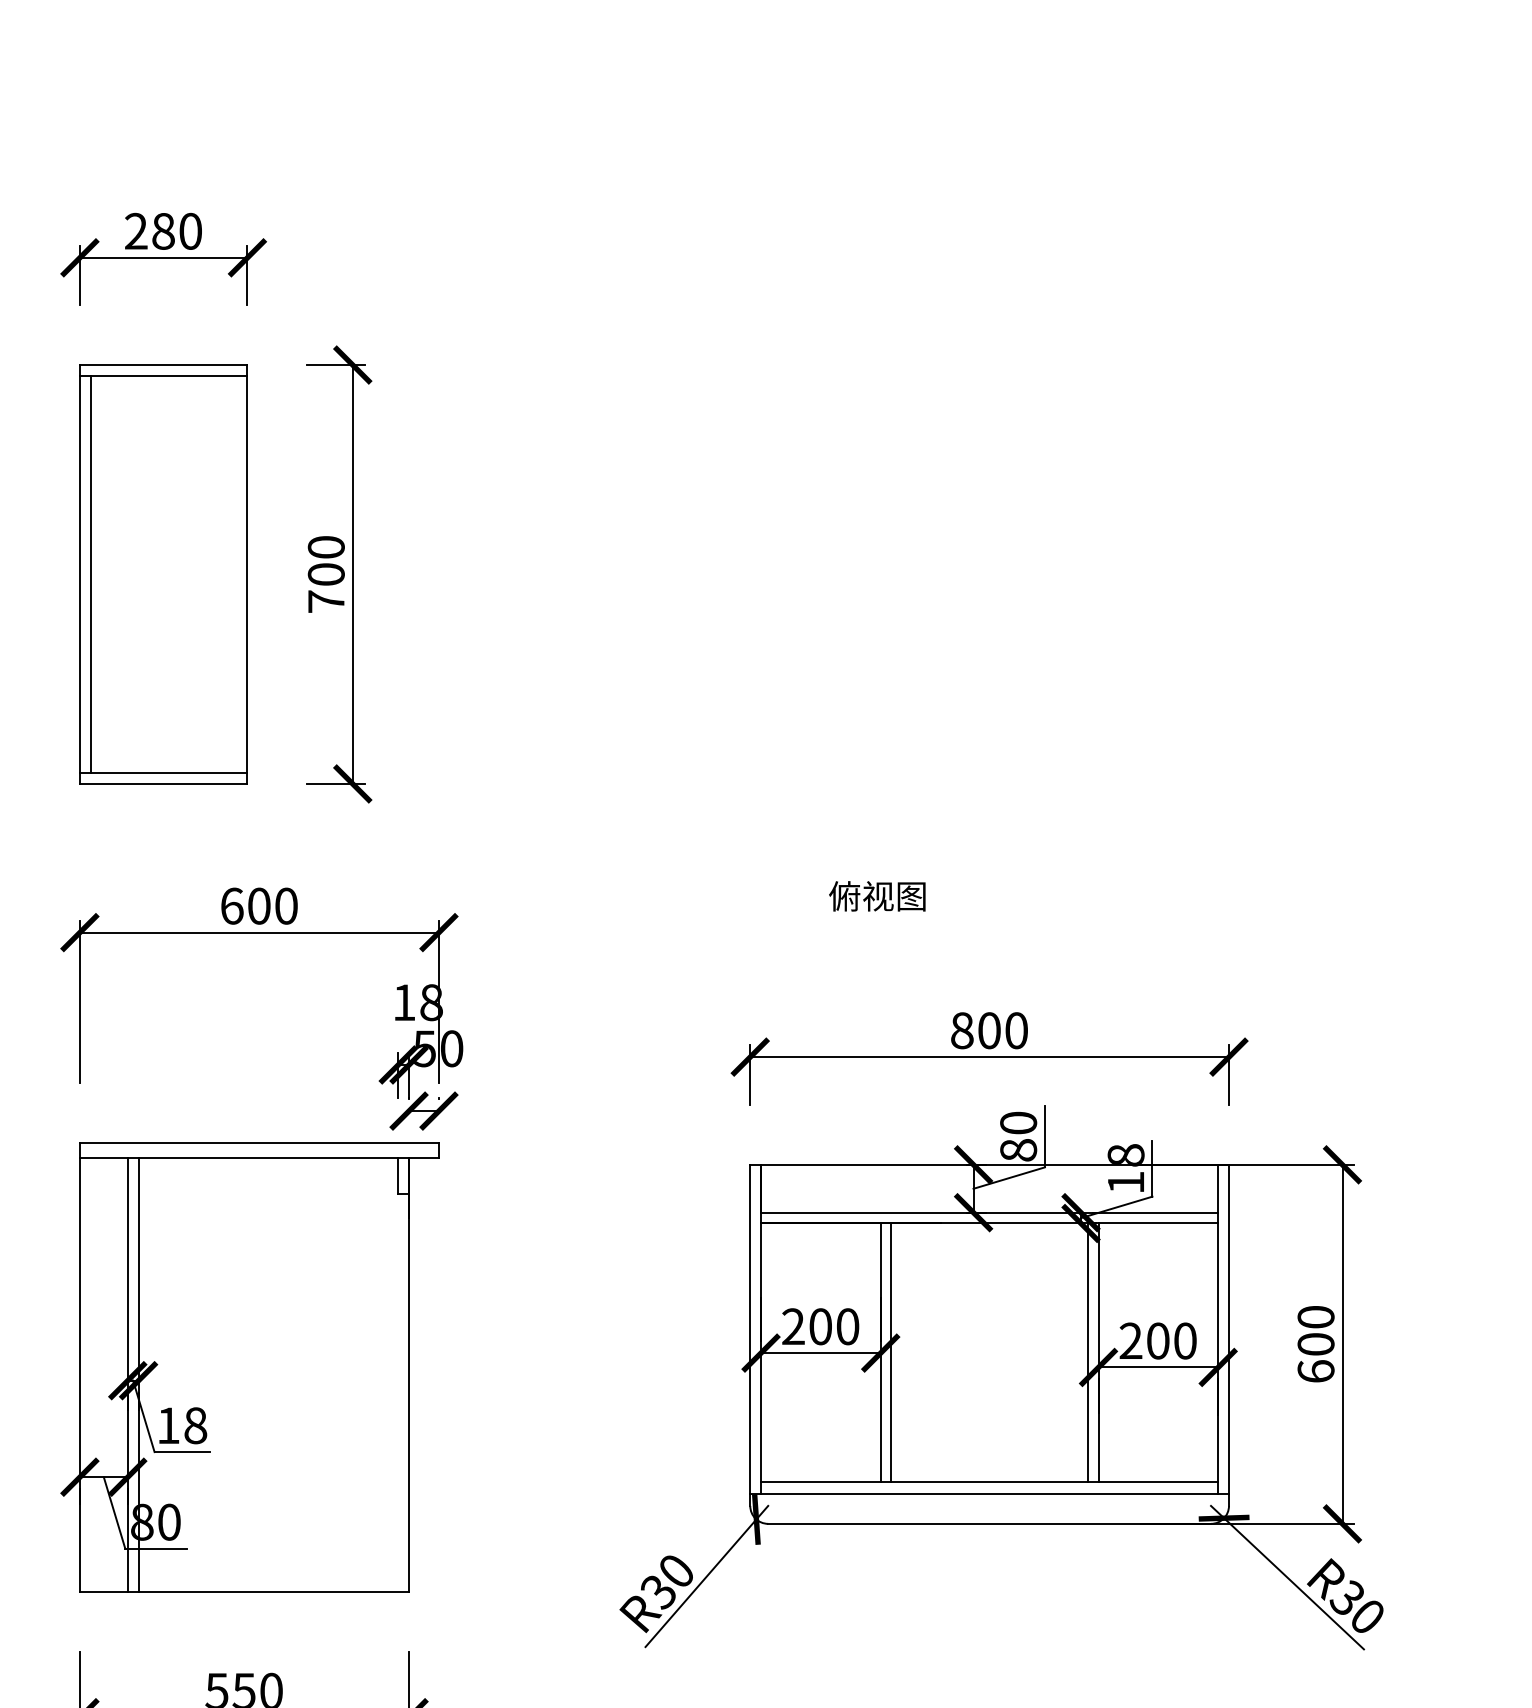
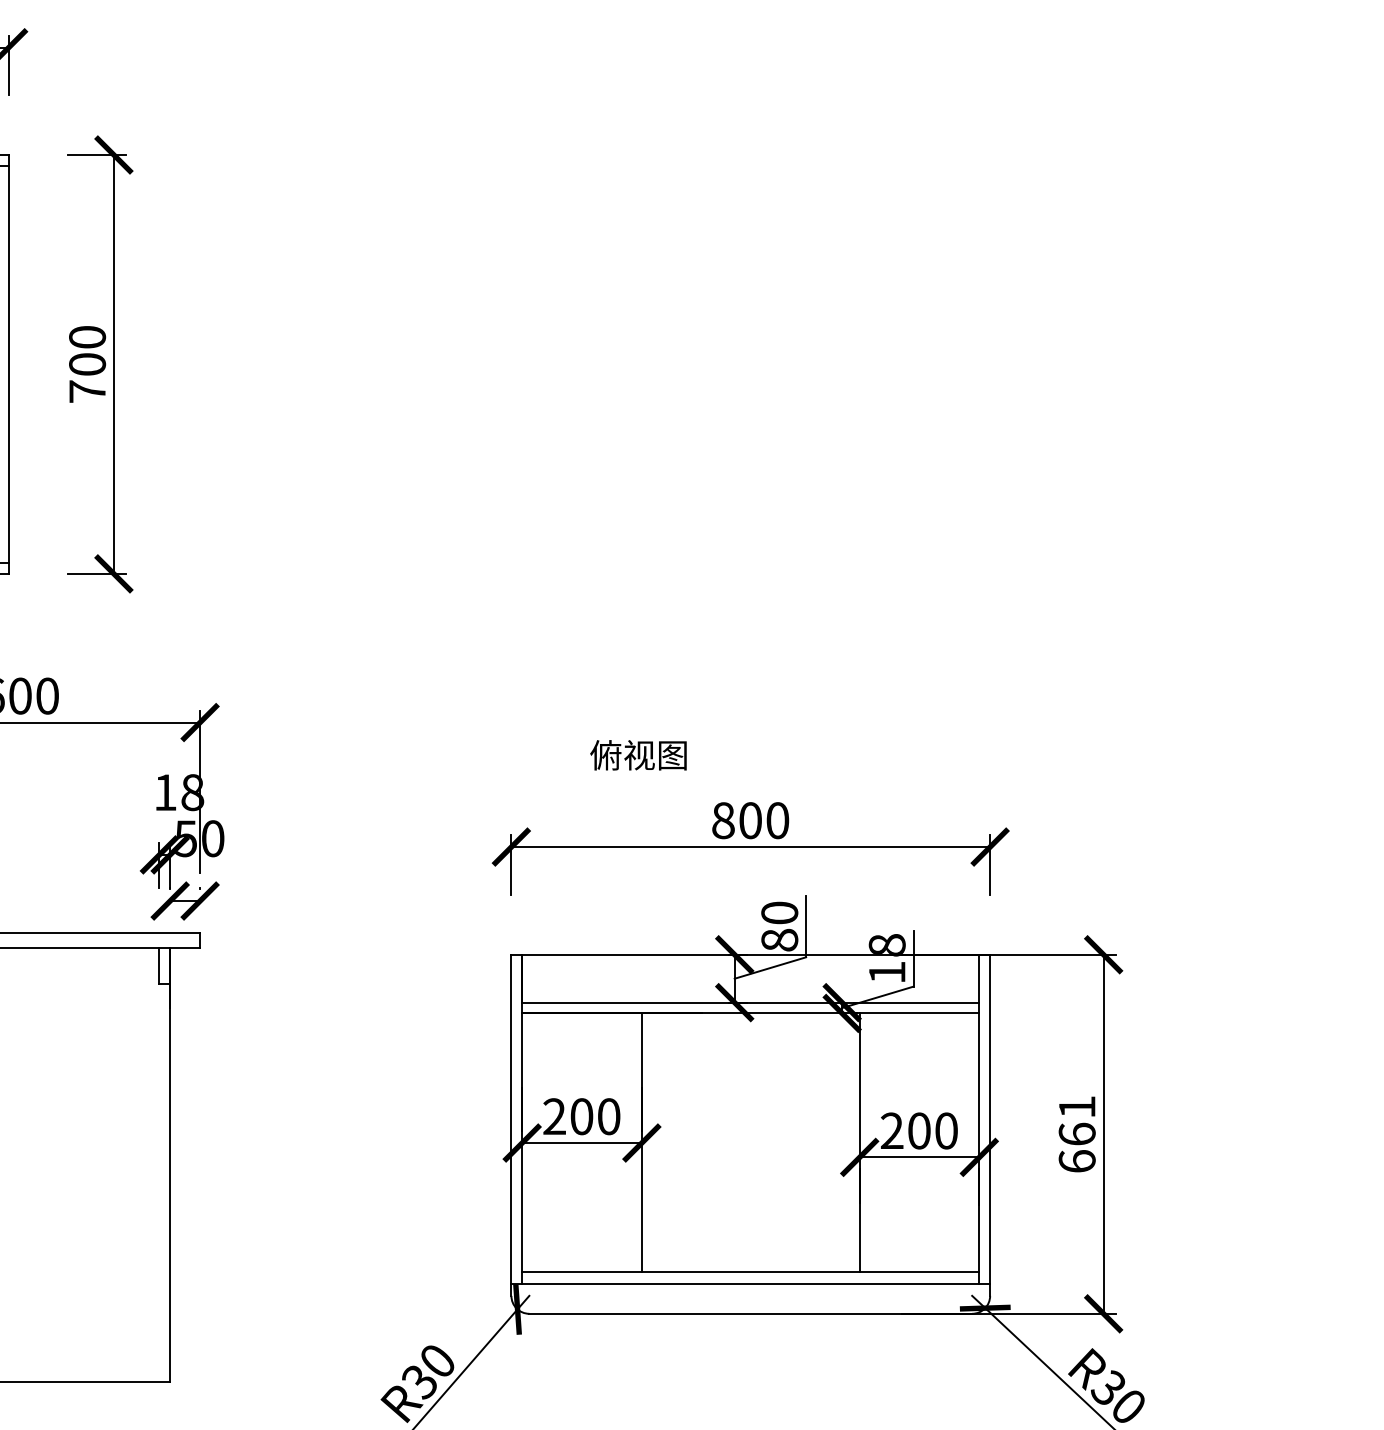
text: (877, 896) -> (638, 755), moved
text: (1315, 1330) -> (1076, 1120), 600 -> 661
line: (891, 1352) -> (652, 1142), removed
line: (1087, 1352) -> (848, 1142), removed

